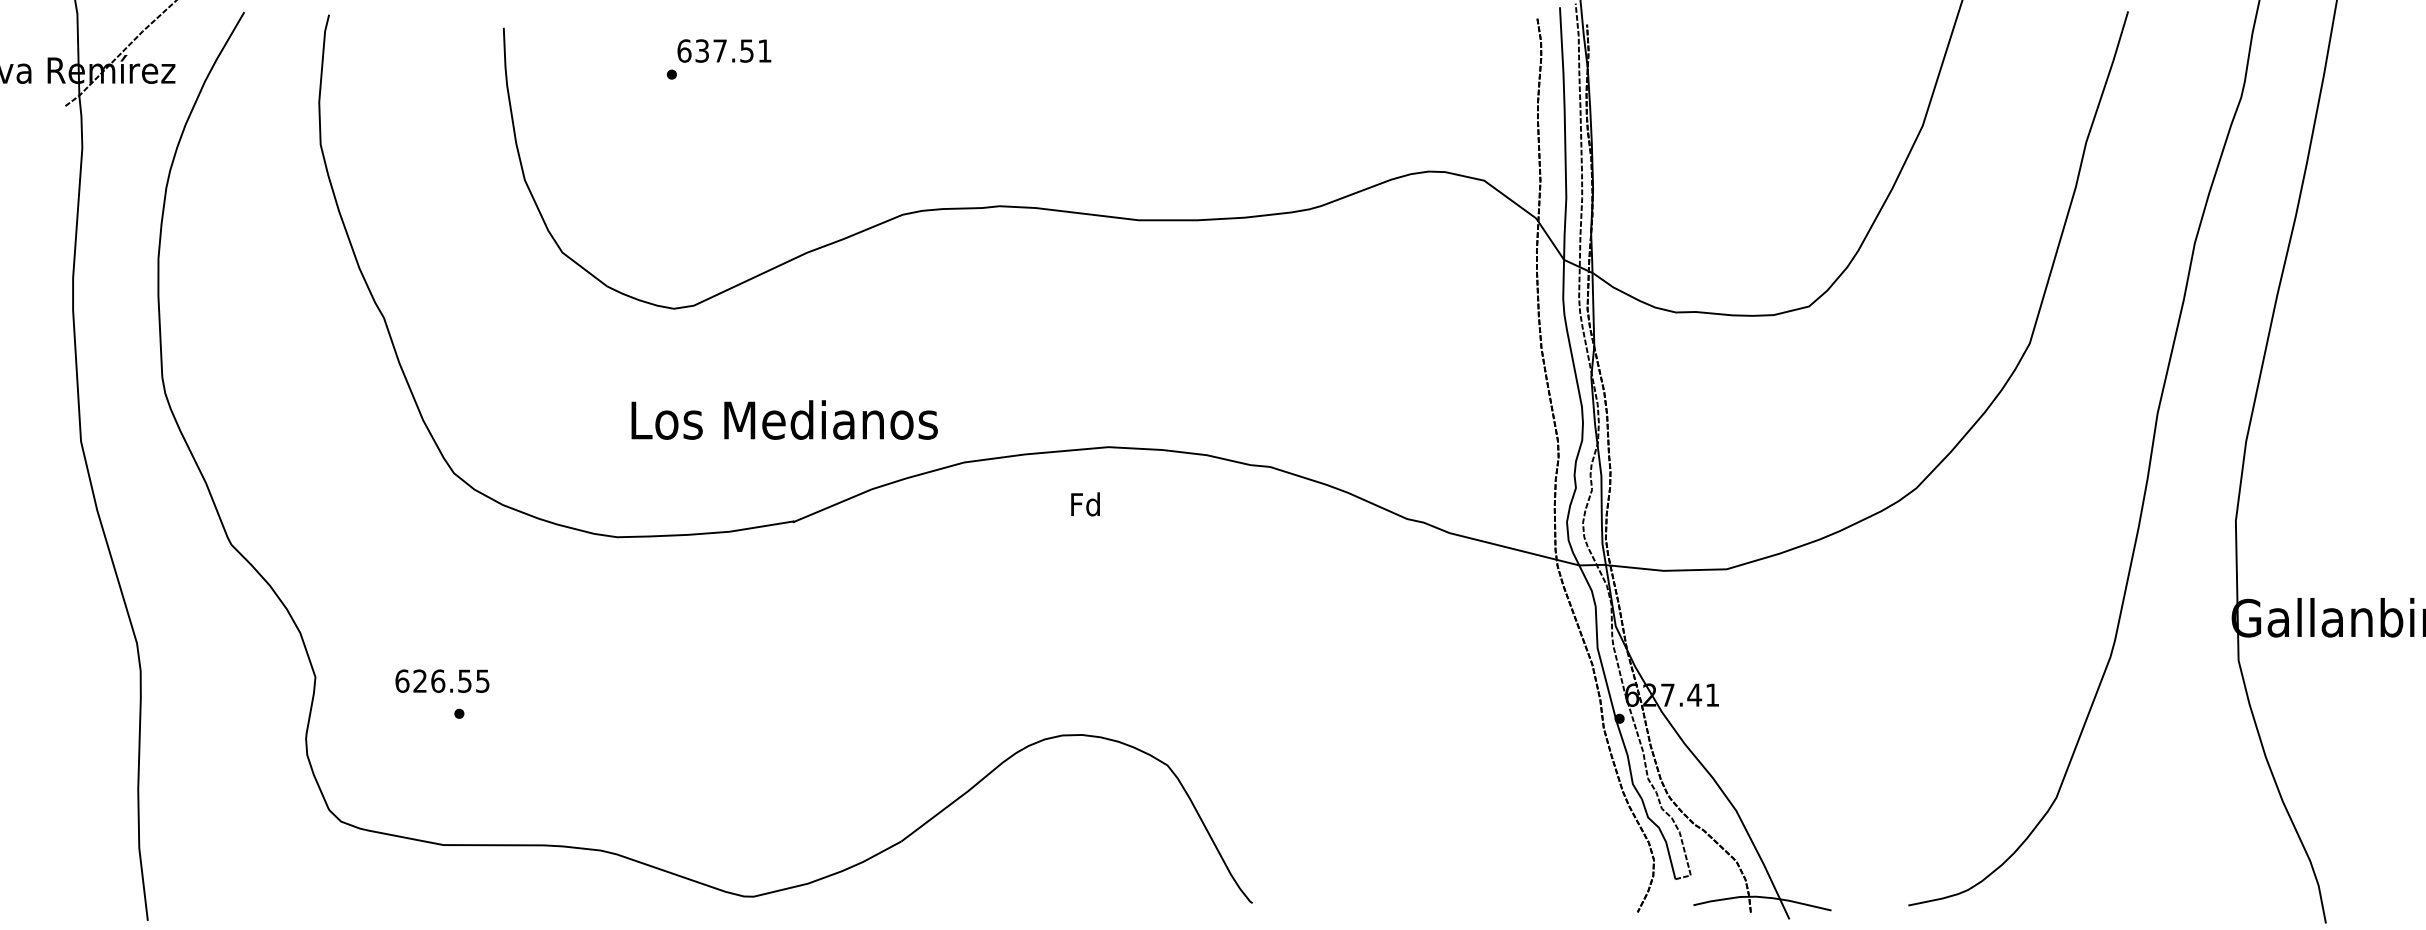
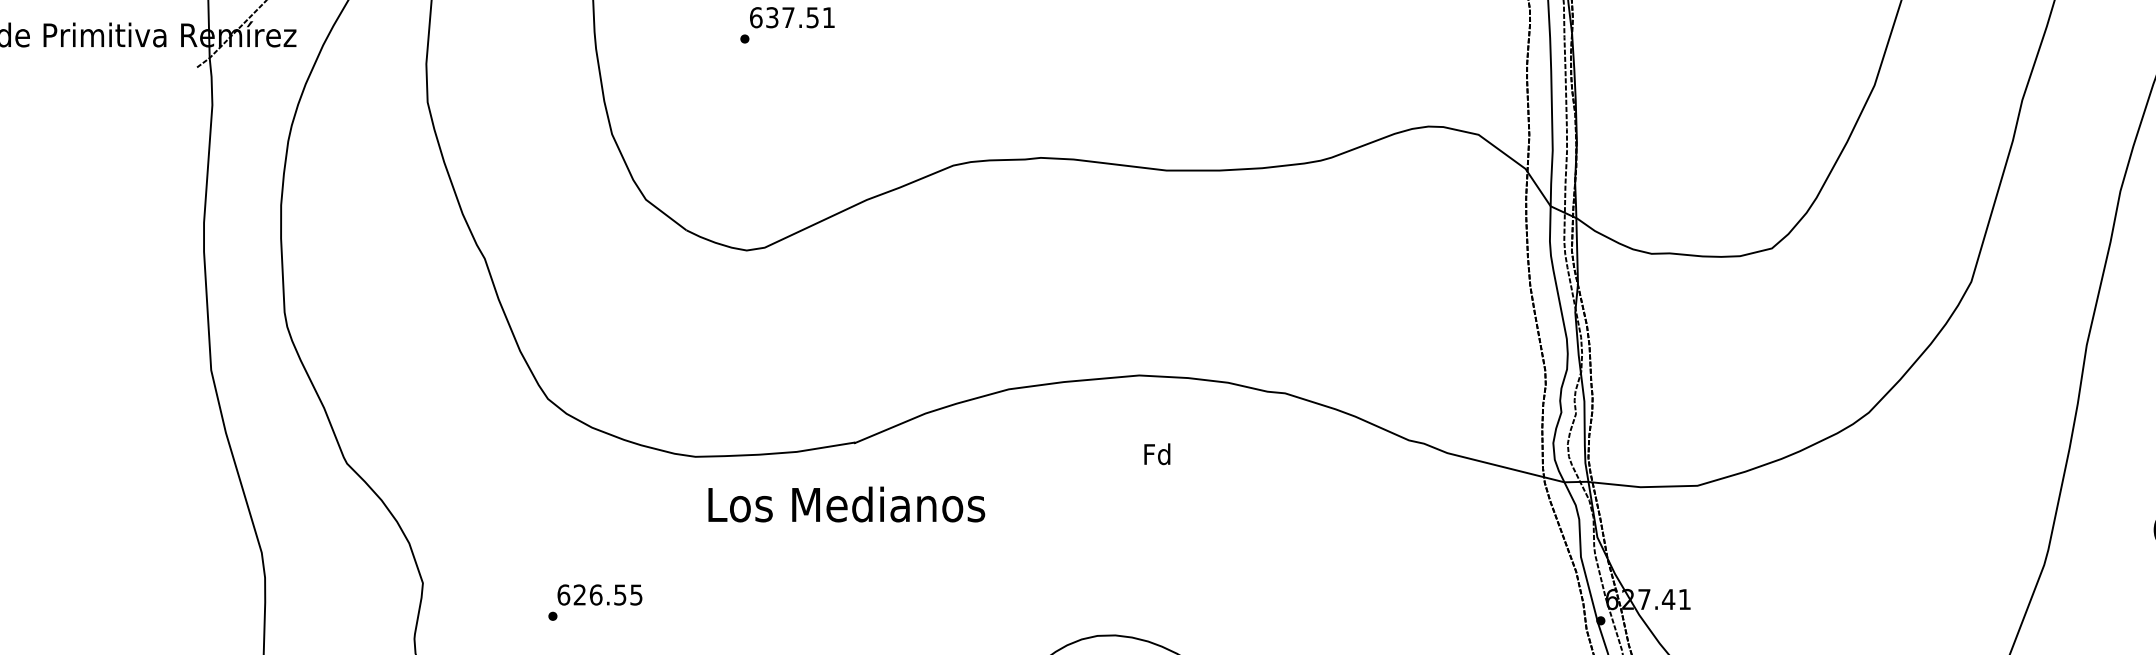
text: (784, 419) -> (846, 504), moved
text: (1085, 504) -> (1157, 454), moved
text: (442, 680) -> (600, 594), moved

